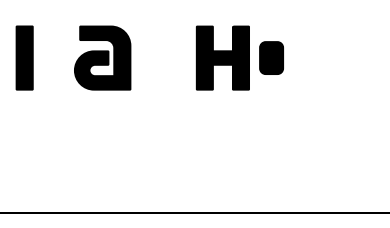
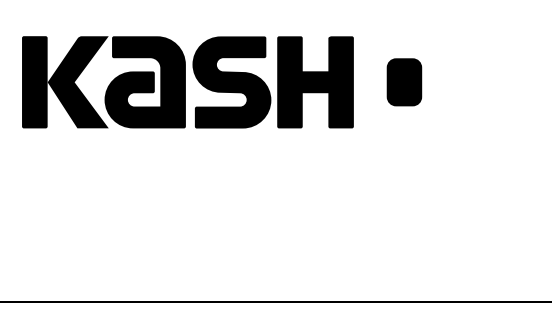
fill: (54, 58) -> (77, 82), added
fill: (163, 58) -> (231, 82), added
part: (271, 58) -> (404, 82), moved

